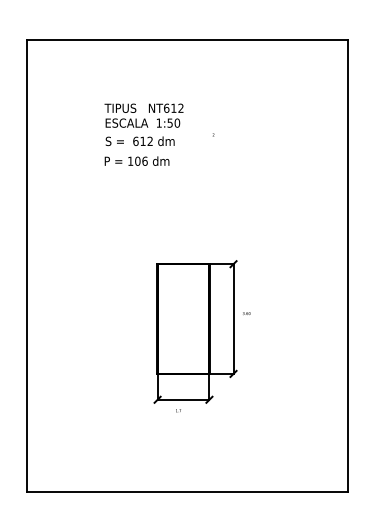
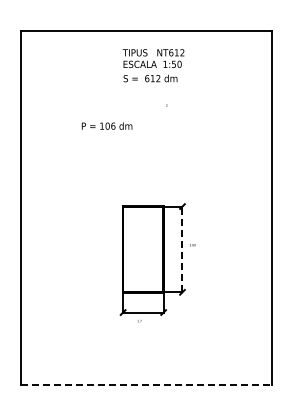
text: (143, 124) -> (153, 65), moved
line: (233, 319) -> (182, 249), solid -> dashed
line: (187, 491) -> (146, 384), solid -> dashed

